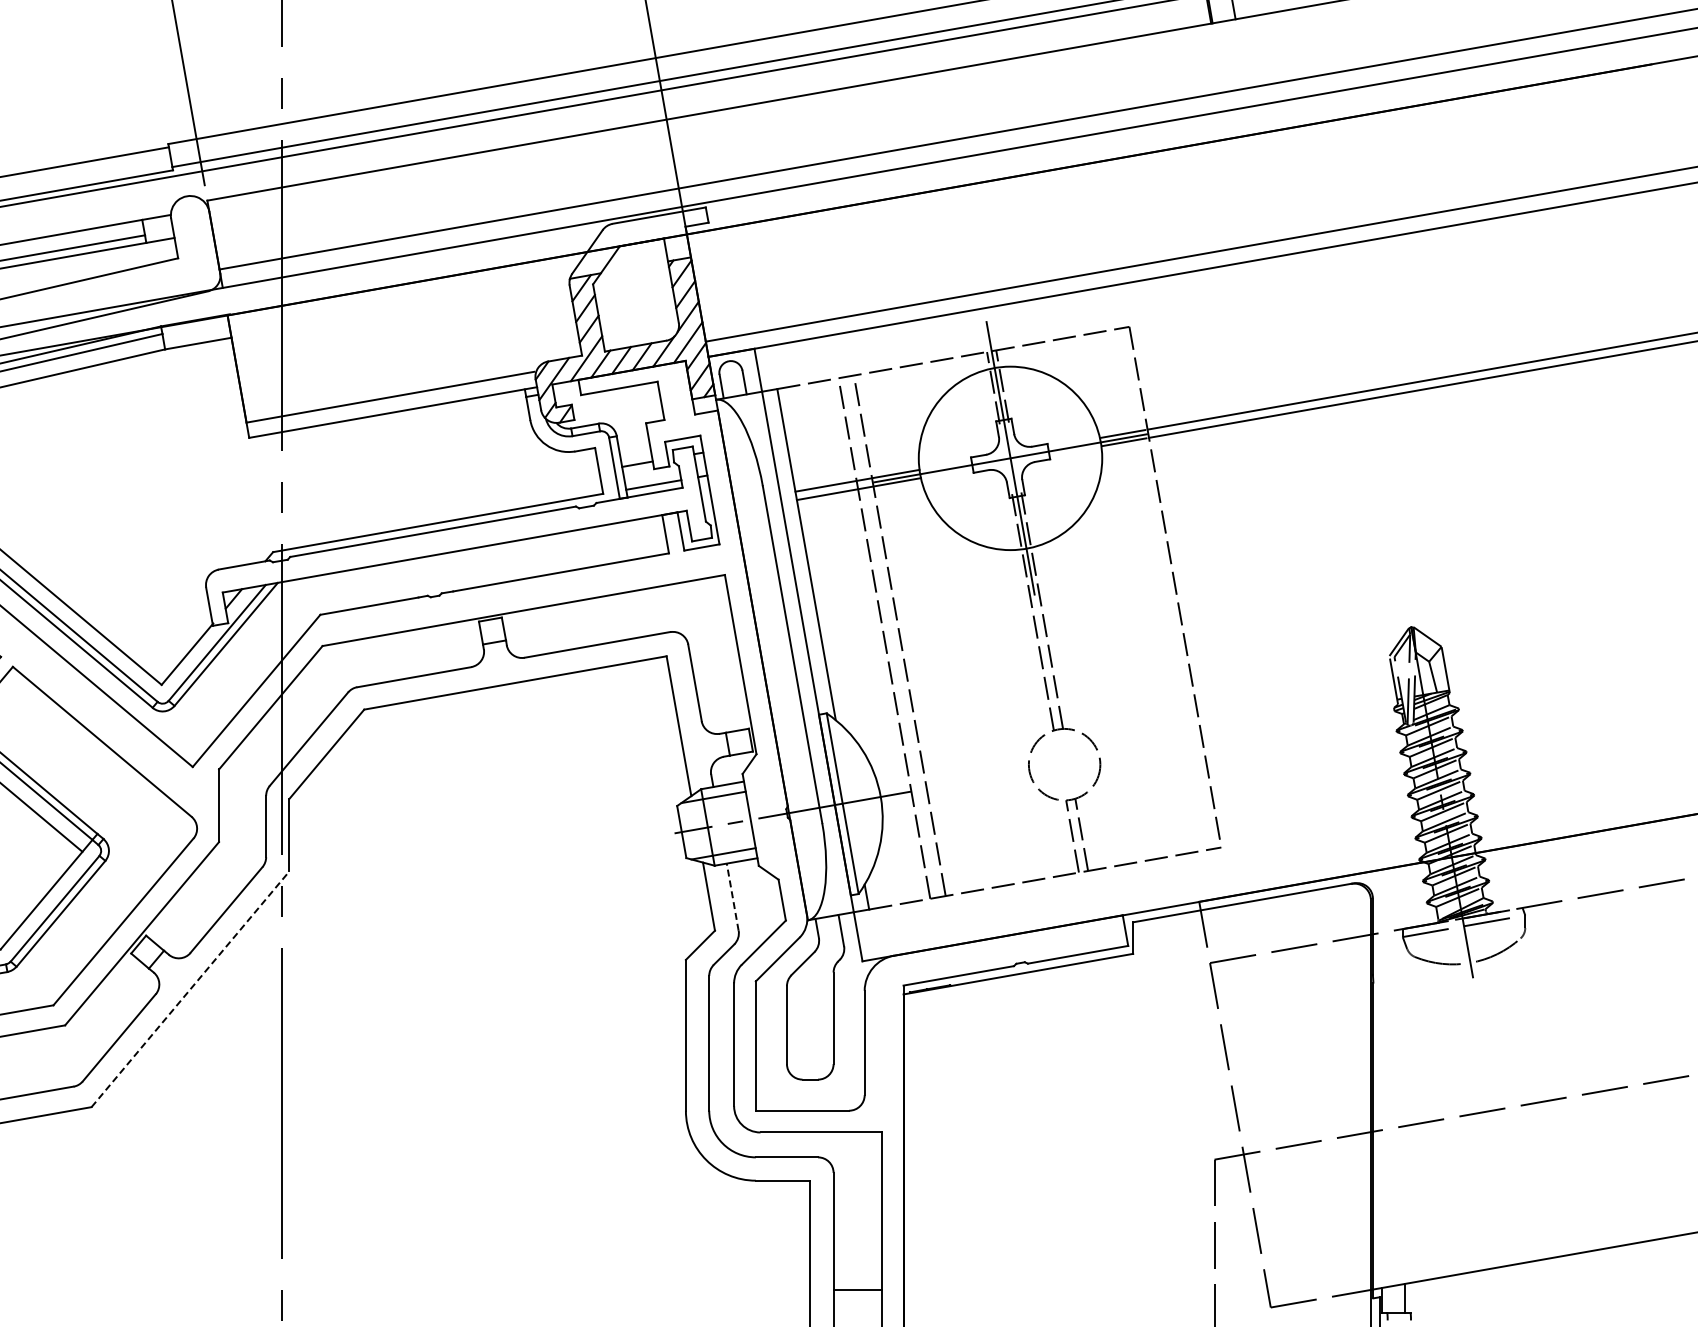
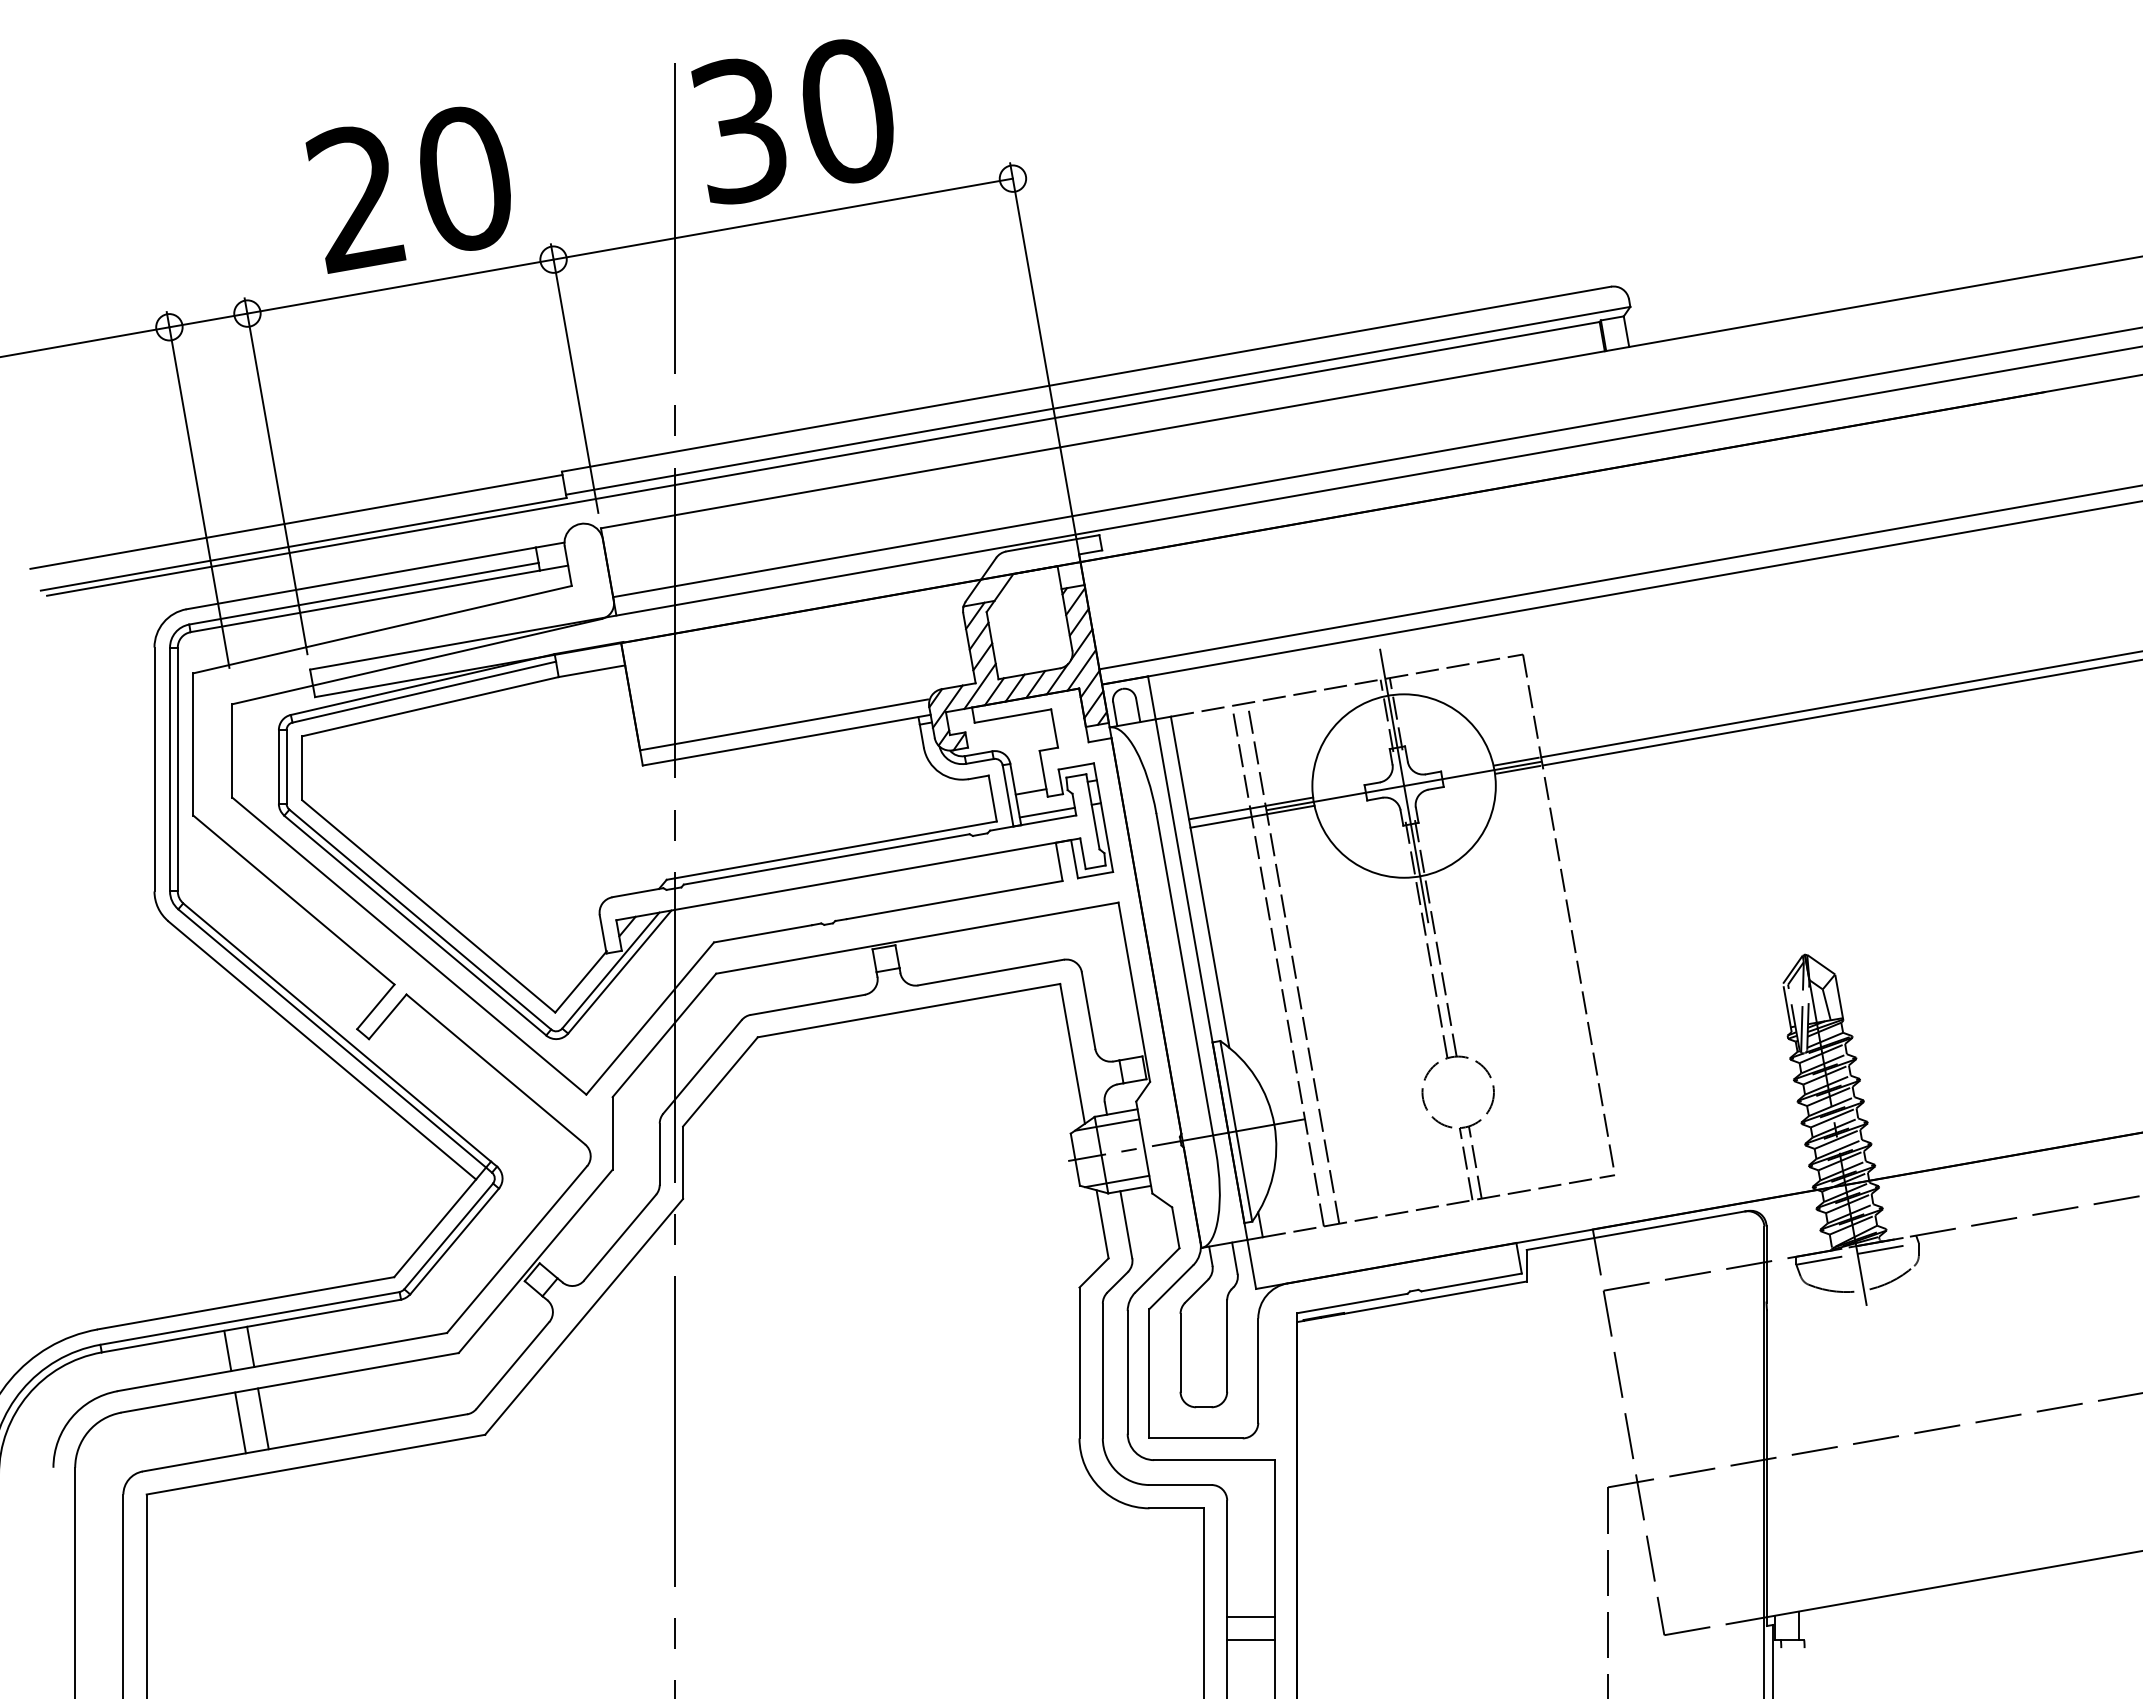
line: (732, 896) -> (1126, 1224), dashed -> solid
line: (190, 988) -> (584, 1316), dashed -> solid
line: (857, 1312) -> (1251, 1640), added

